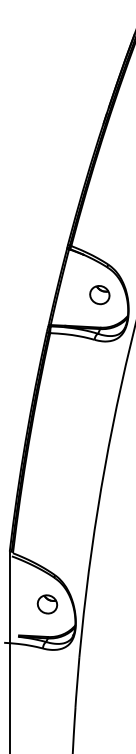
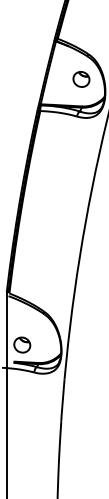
part: (47, 604) -> (22, 345), moved

